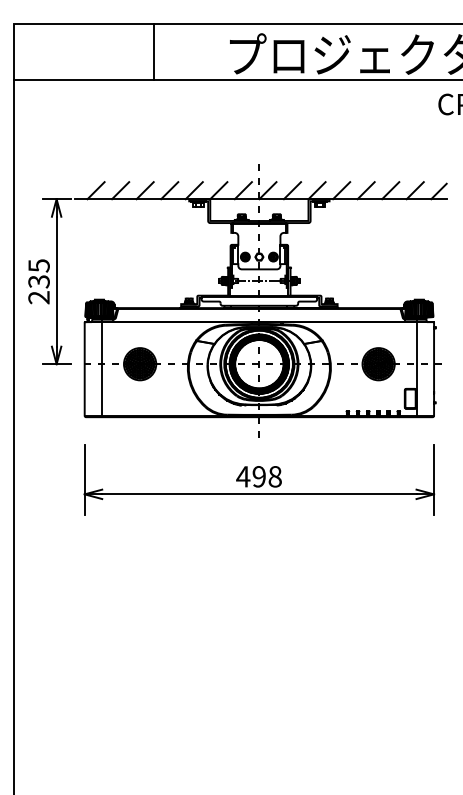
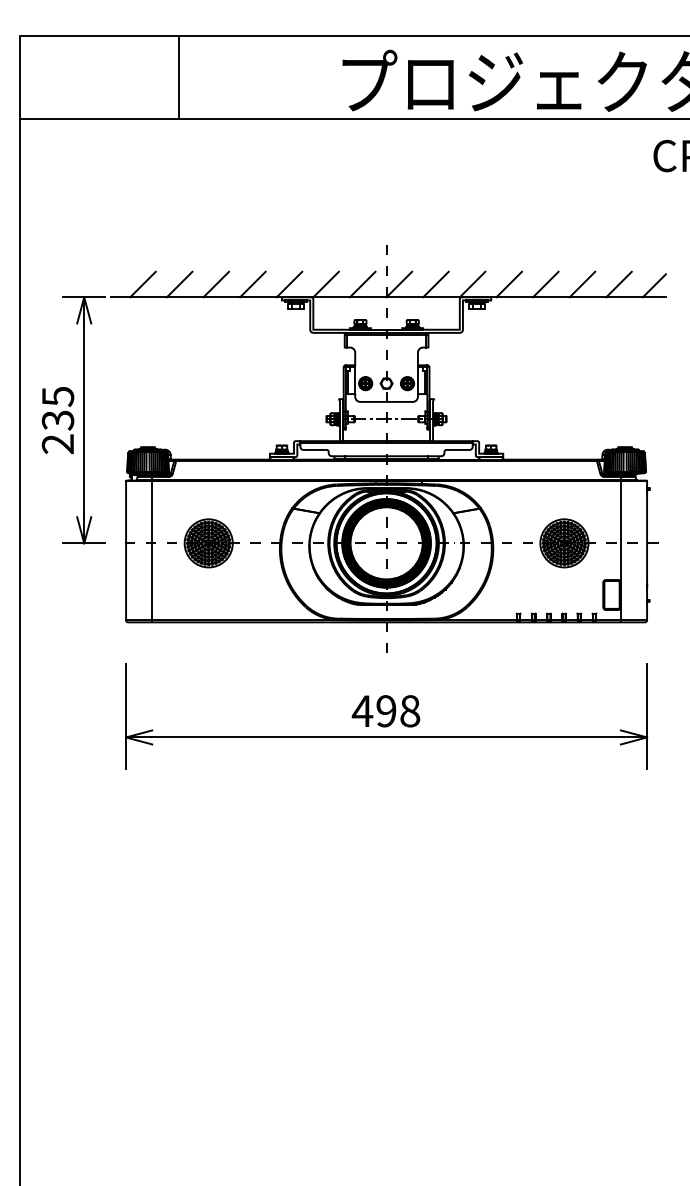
line: (154, 51) -> (179, 77), moved

